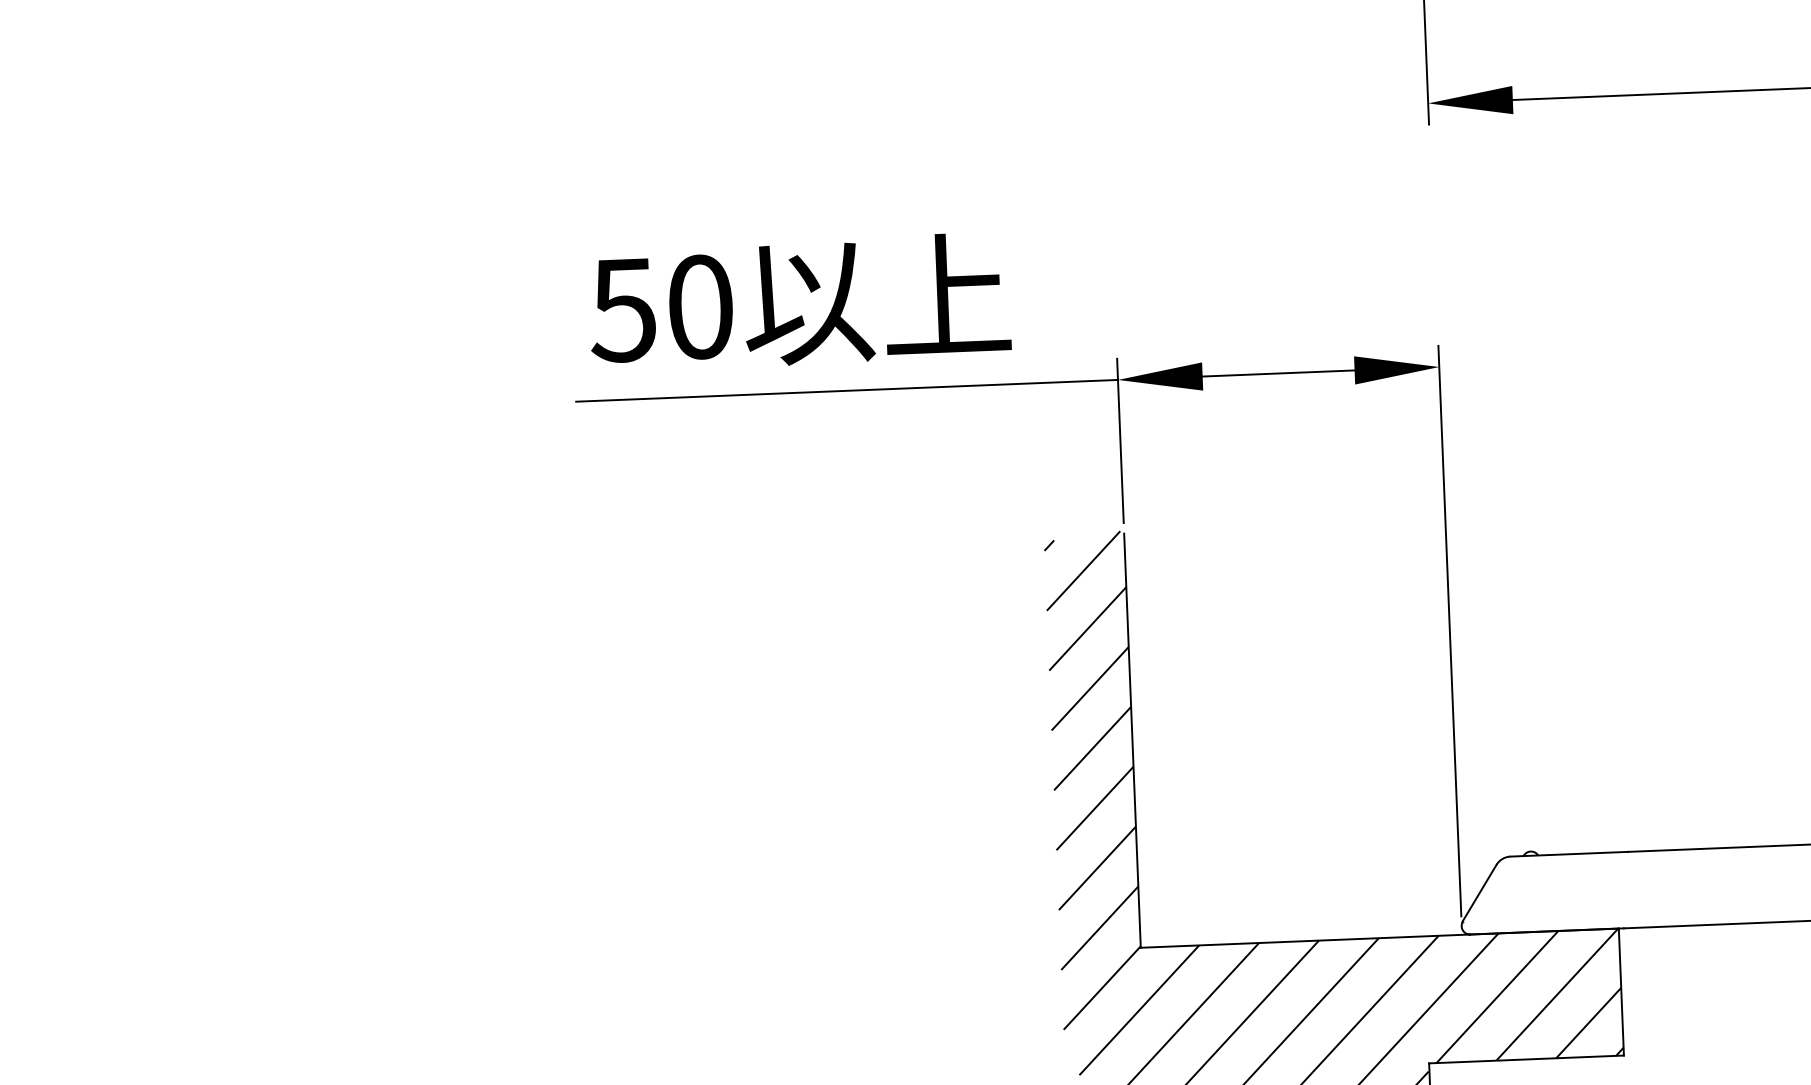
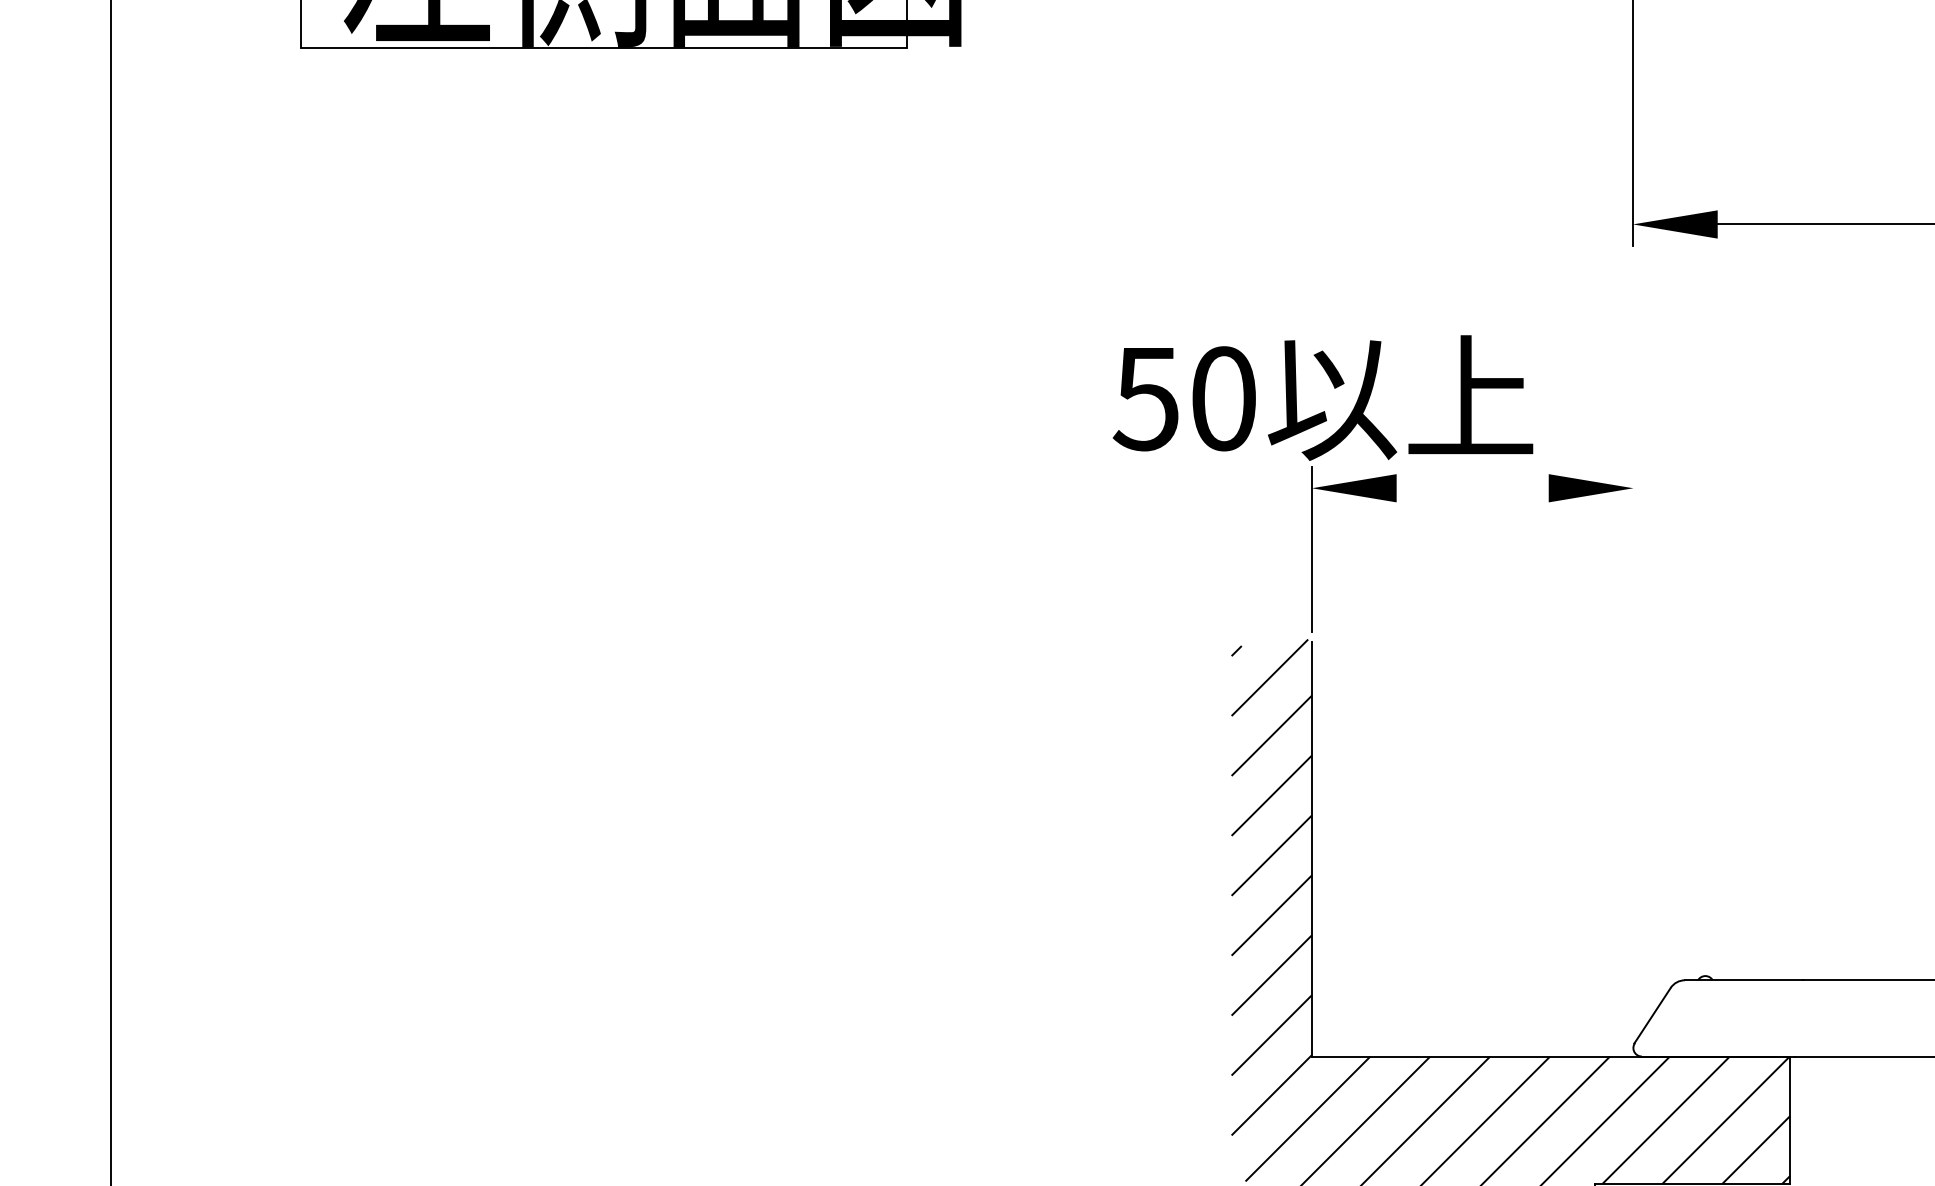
text: (799, 301) -> (1322, 397), moved
line: (1278, 373) -> (1472, 488), removed
line: (846, 391) -> (1040, 488), removed
line: (1449, 631) -> (1633, 752), removed

